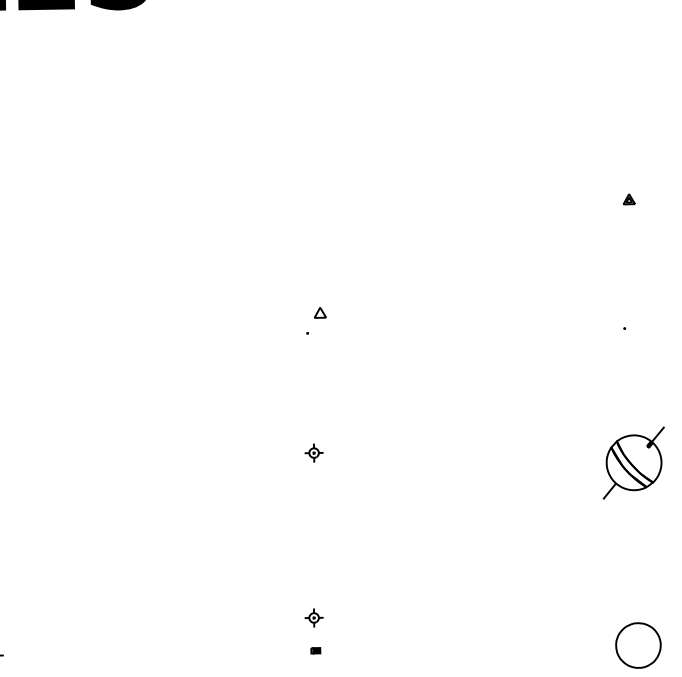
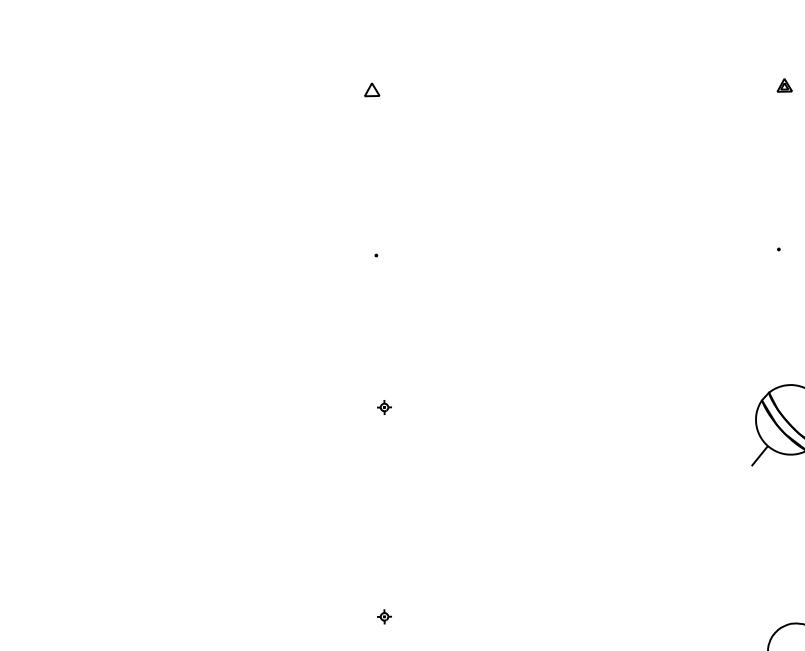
part: (319, 312) -> (371, 89), moved
part: (313, 452) -> (383, 406), size x0.62
part: (313, 617) -> (383, 616), size x0.62

